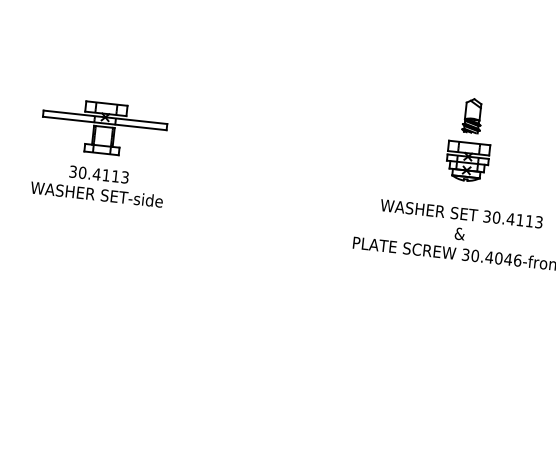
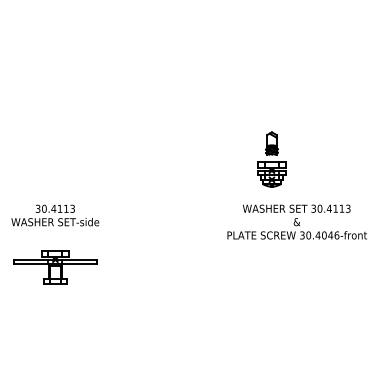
part: (104, 129) -> (55, 267), moved
part: (469, 139) -> (271, 159), moved

